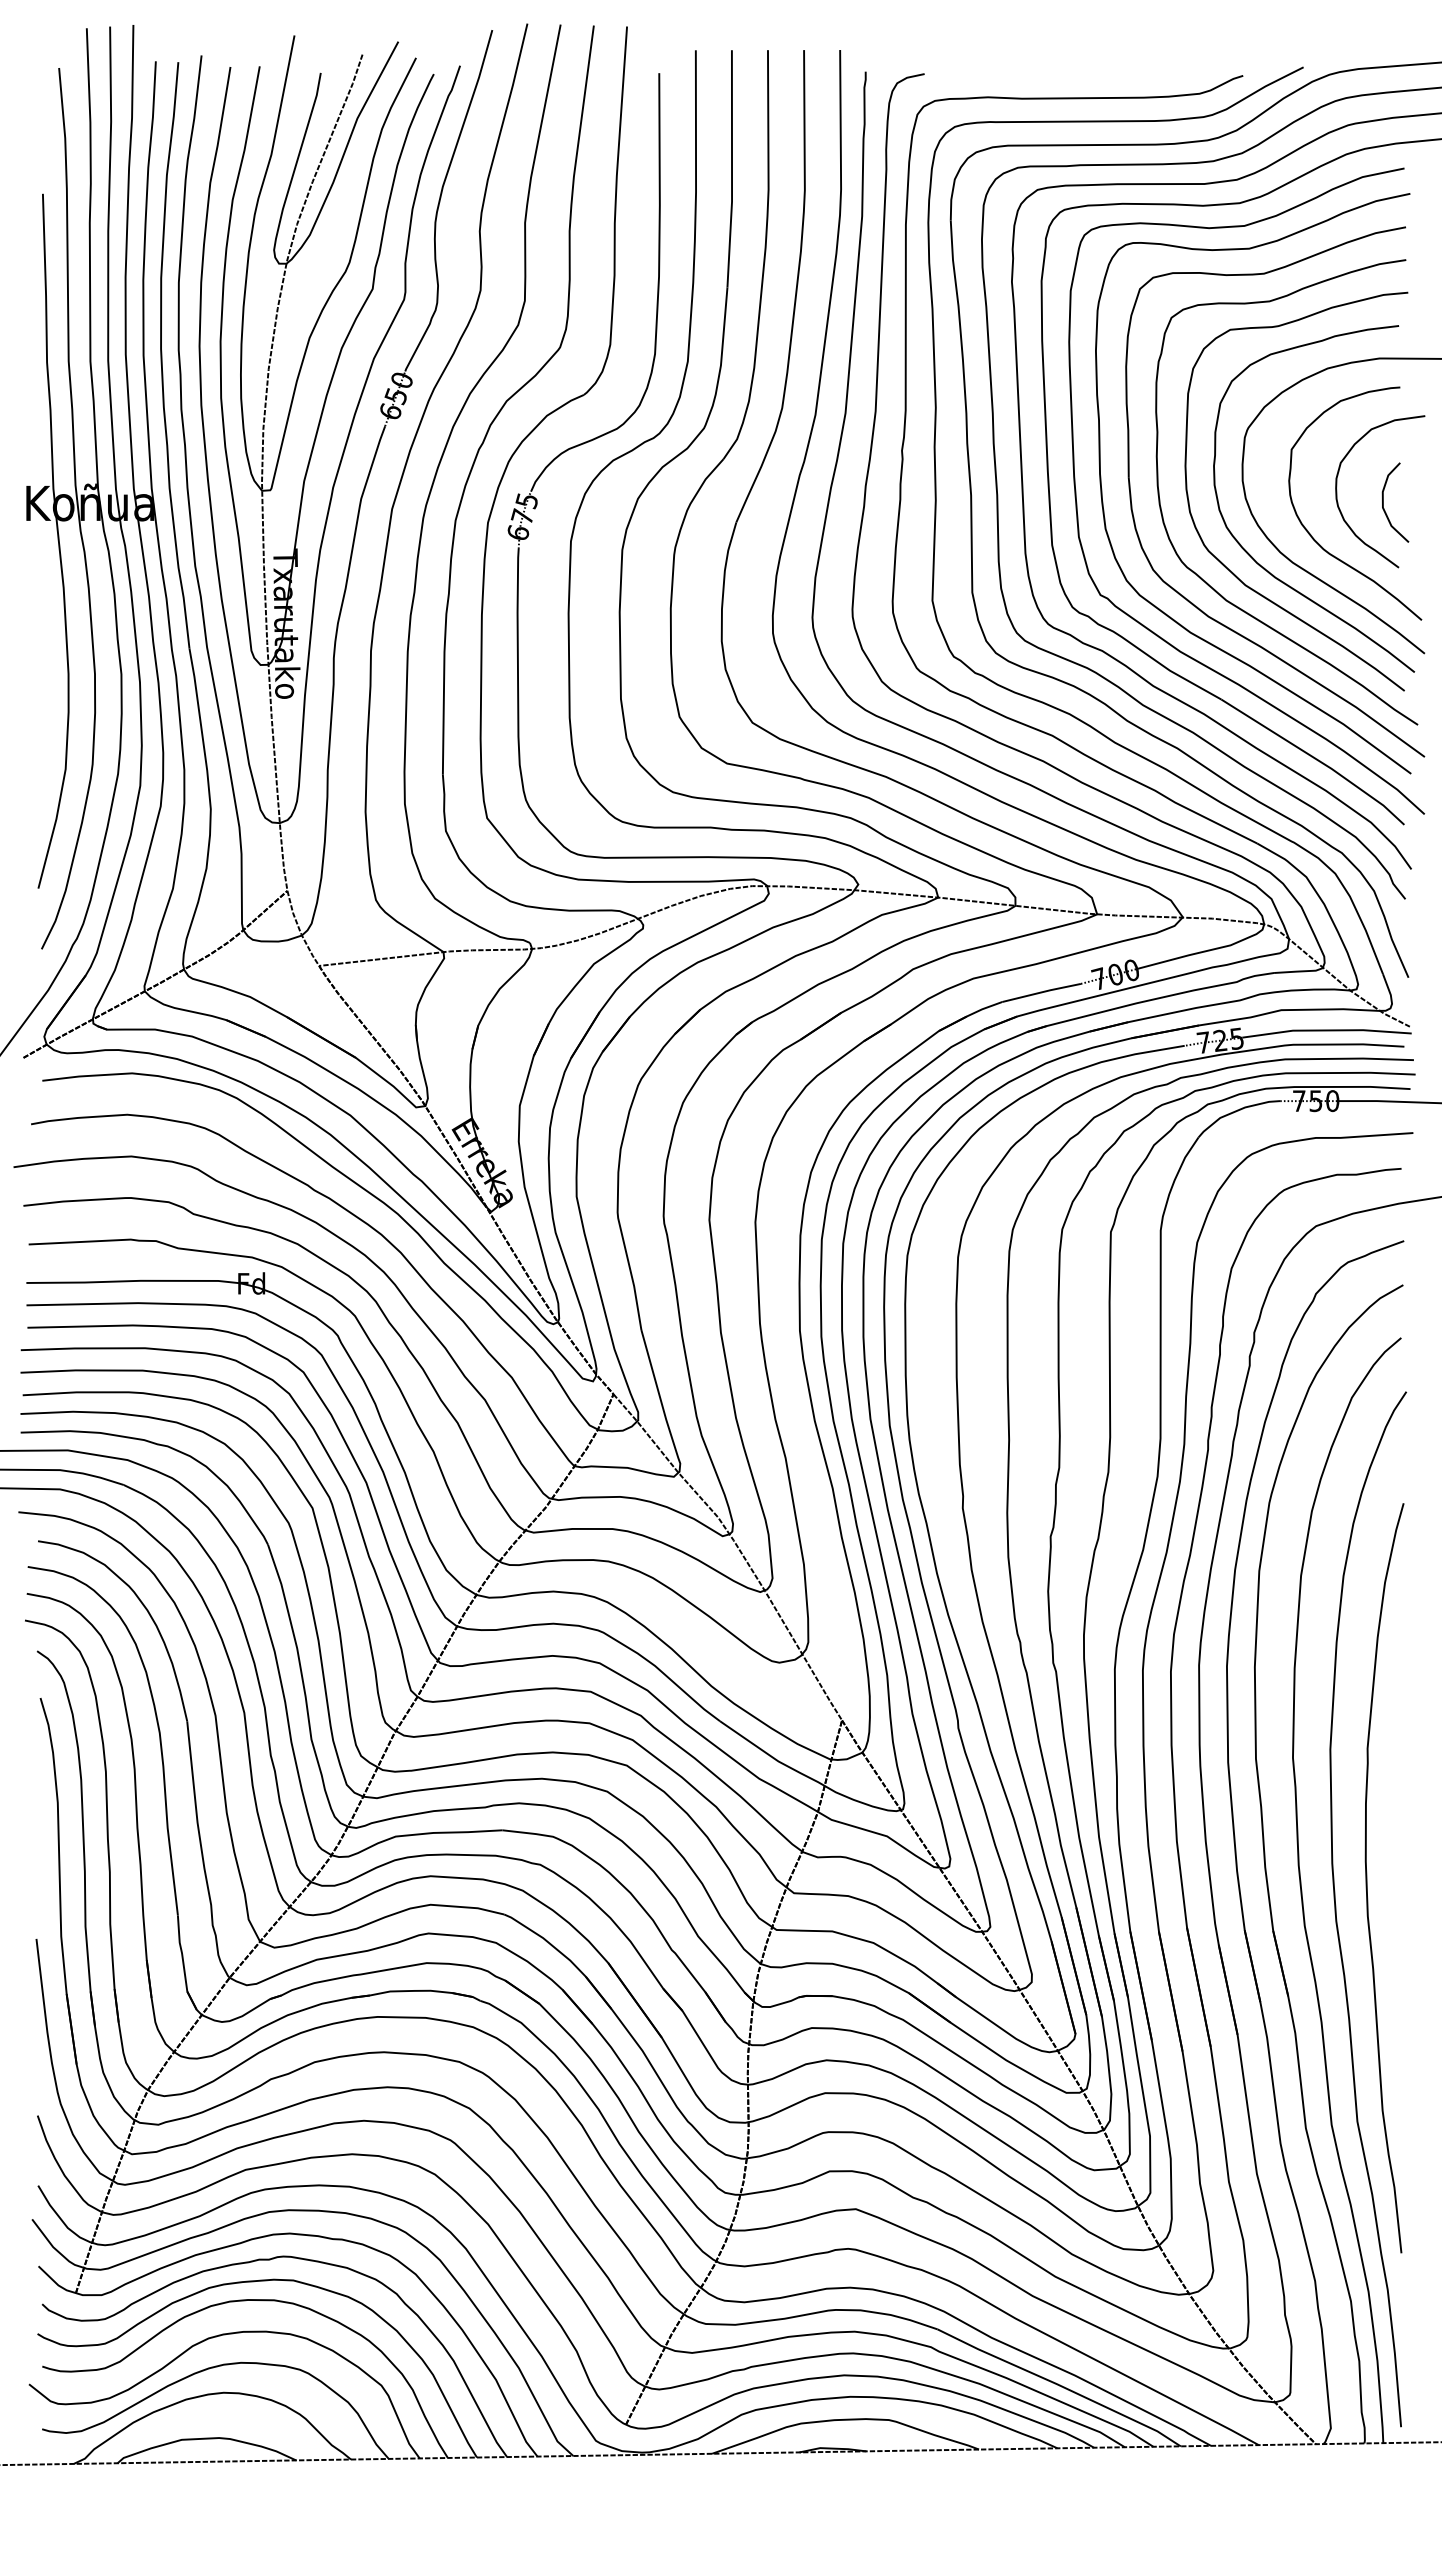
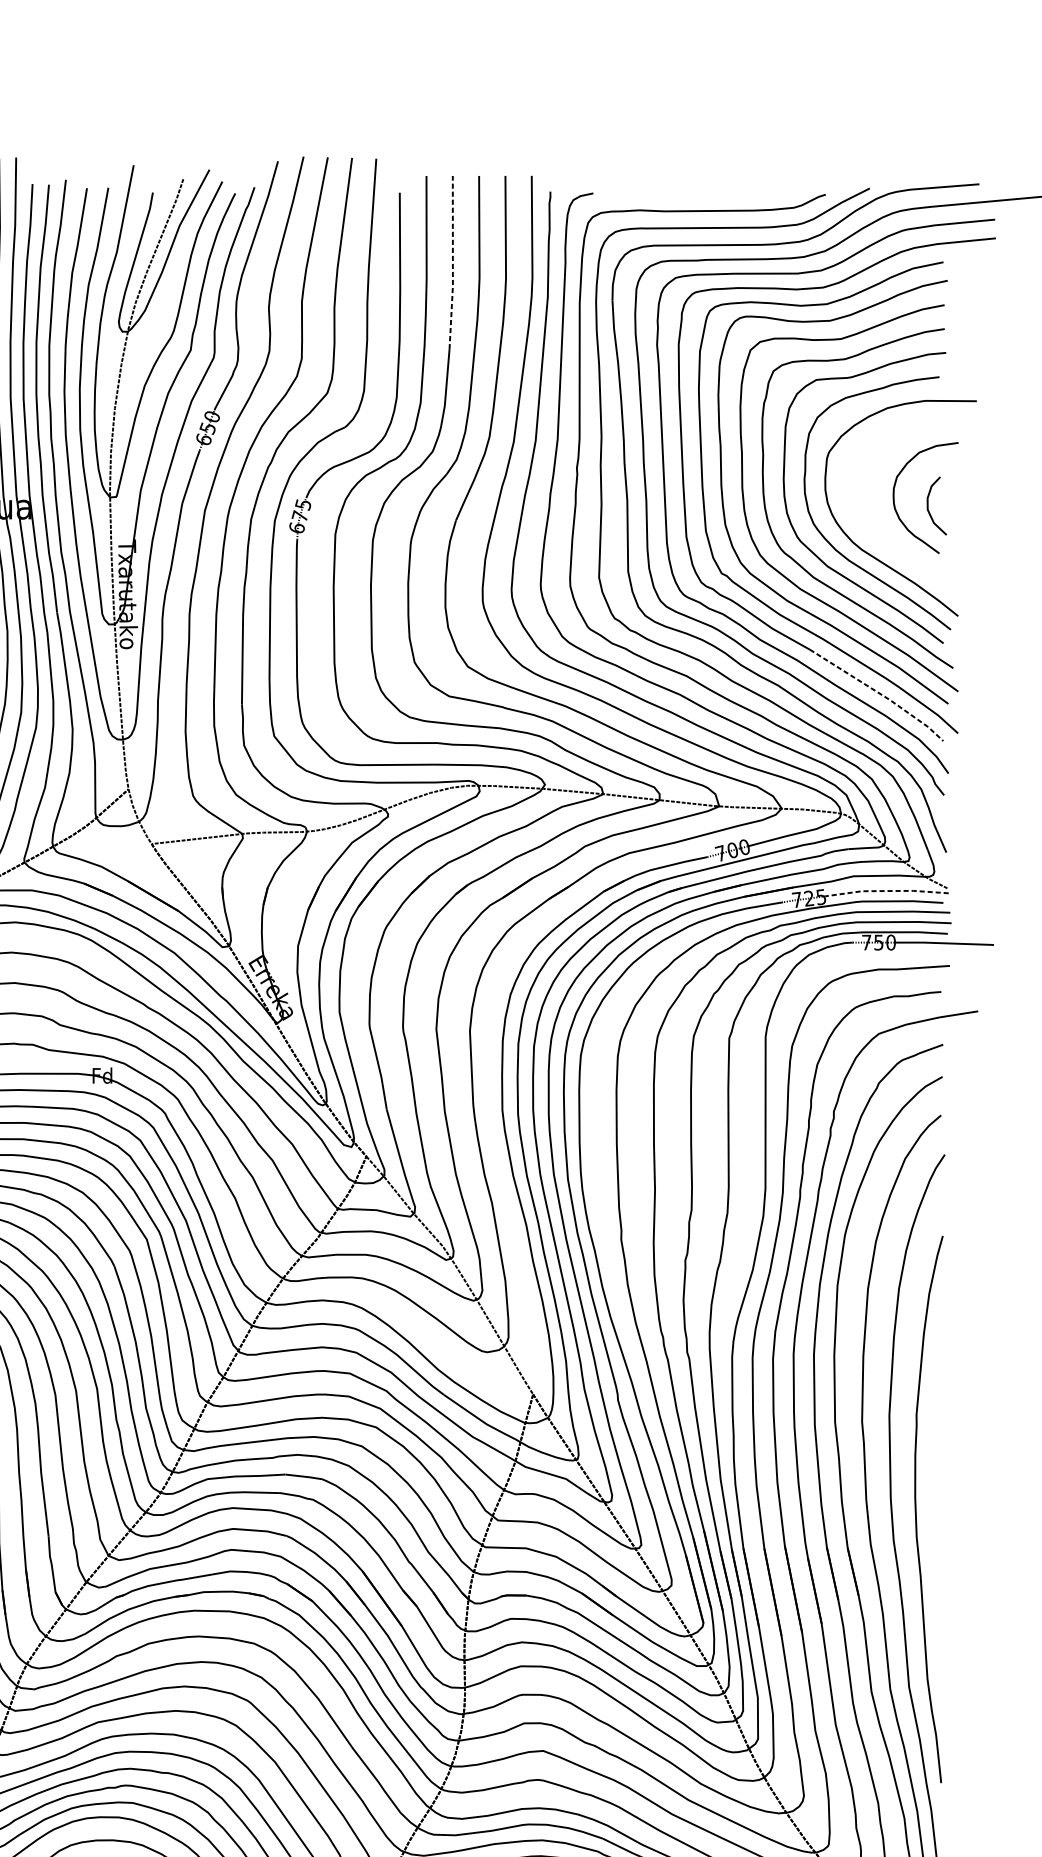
line: (732, 169) -> (453, 263), solid -> dashed
curve: (1317, 541) -> (880, 534), removed
line: (1316, 759) -> (879, 693), solid -> dashed
line: (1326, 1030) -> (886, 891), solid -> dashed

